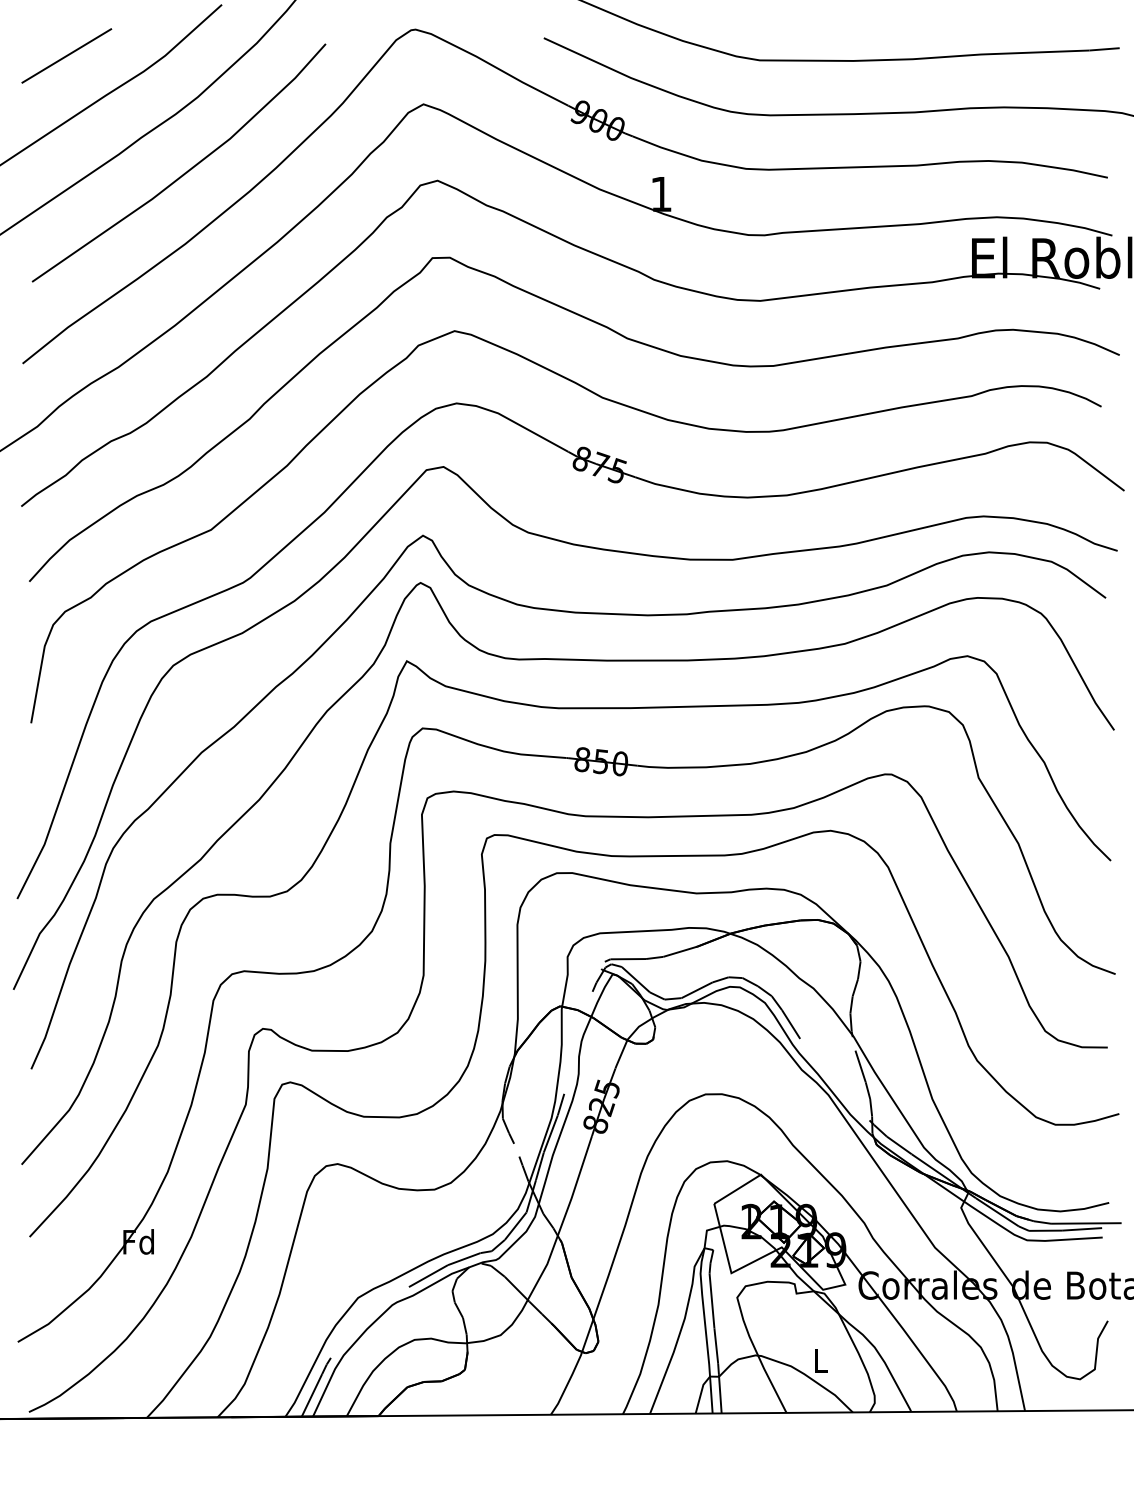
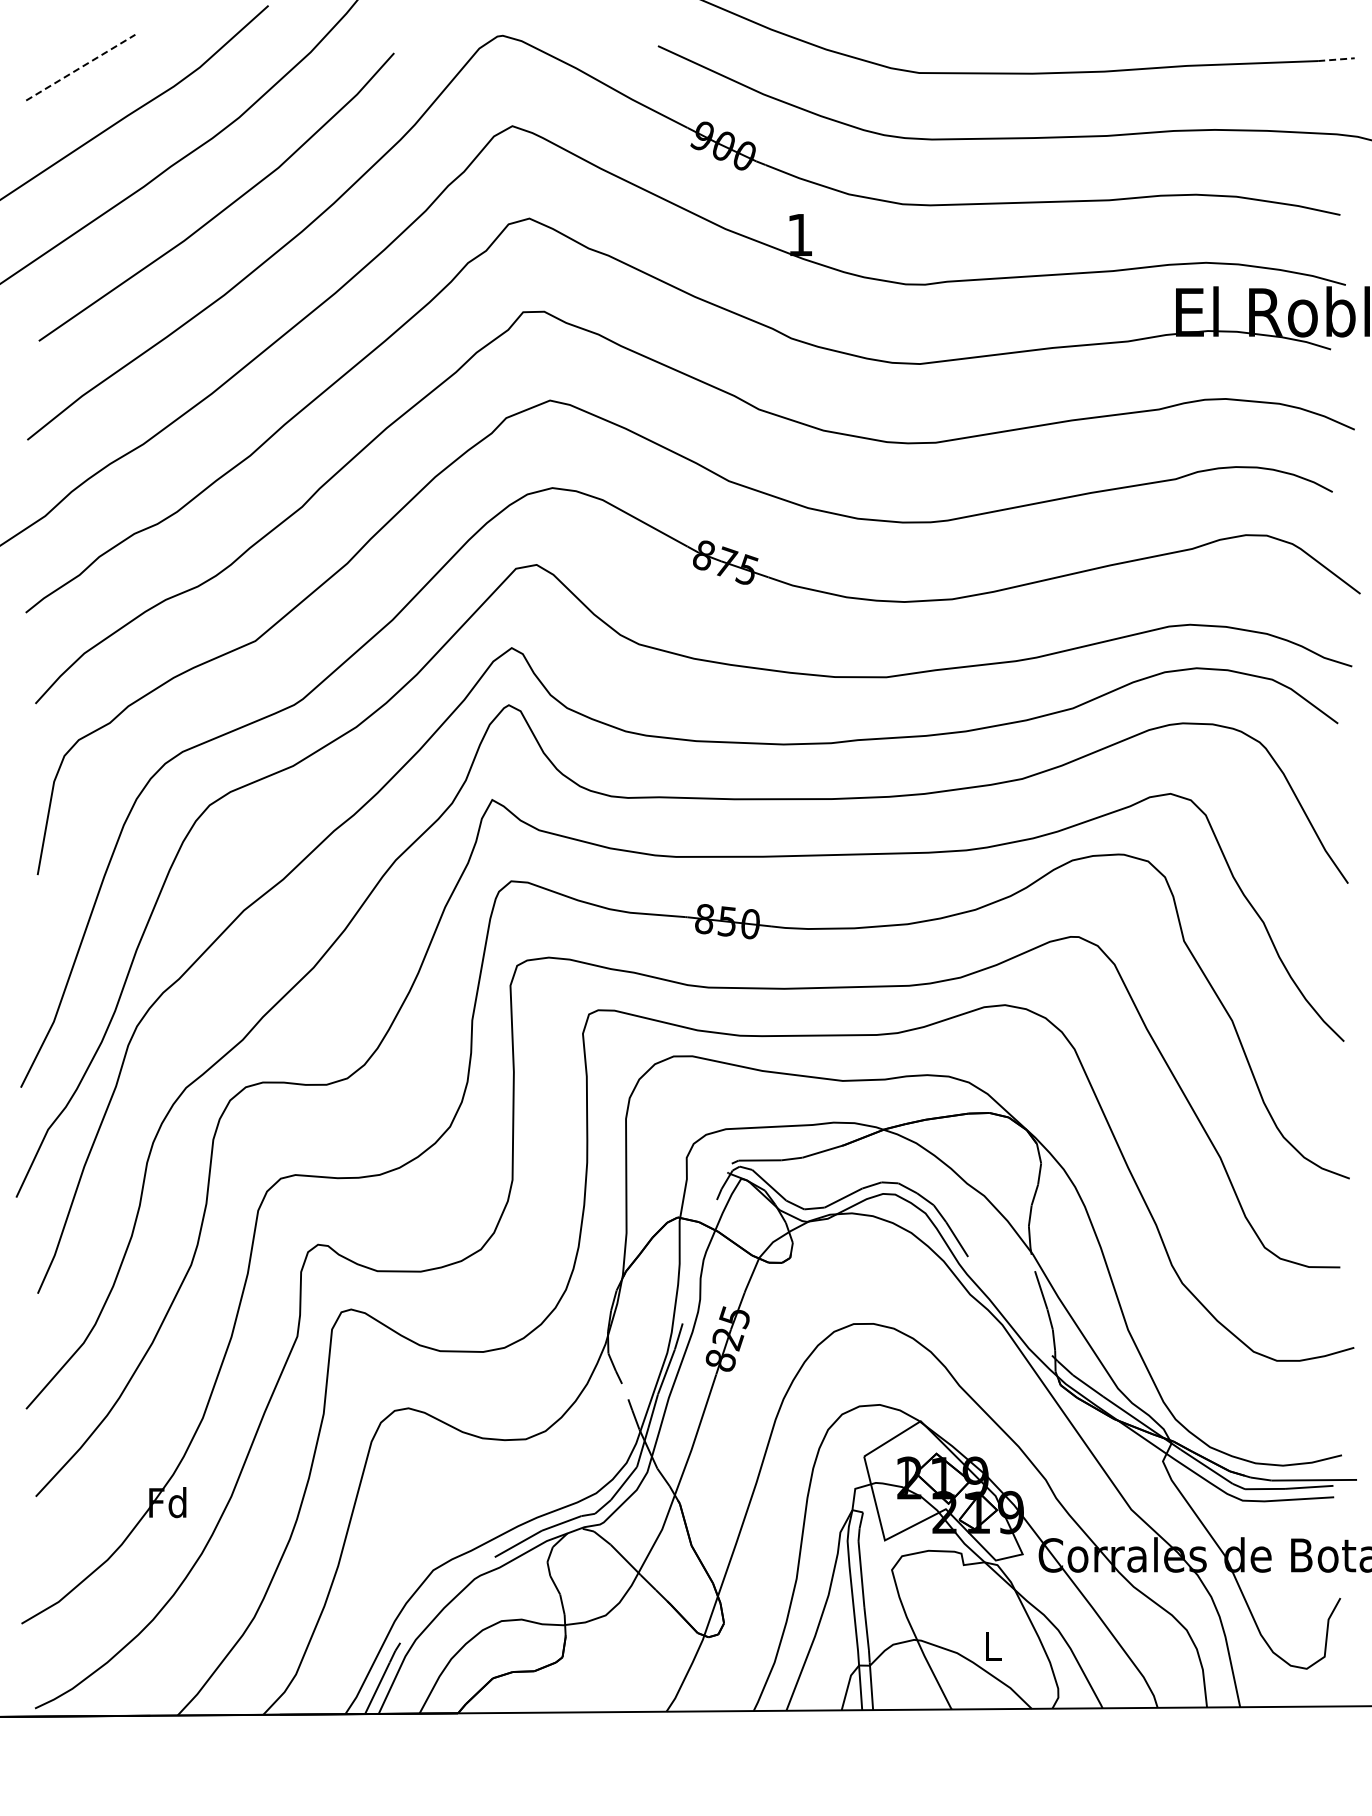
line: (1104, 49) -> (1336, 59), solid -> dashed
line: (66, 55) -> (80, 67), solid -> dashed

